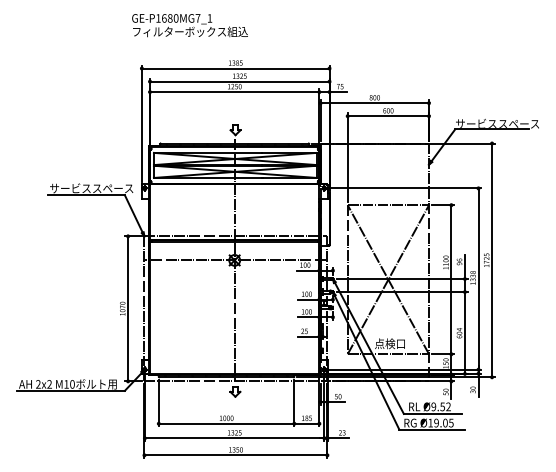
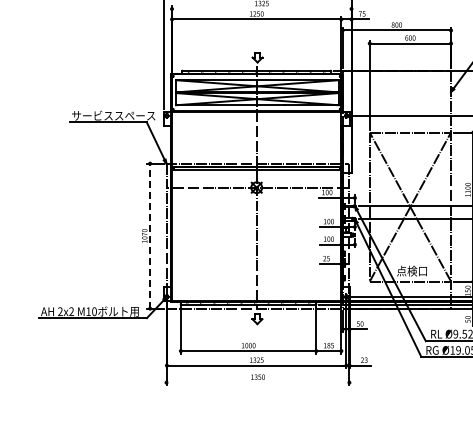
line: (239, 81) -> (261, 8), removed
line: (128, 308) -> (150, 235), solid -> dashed
line: (235, 455) -> (257, 382), removed

